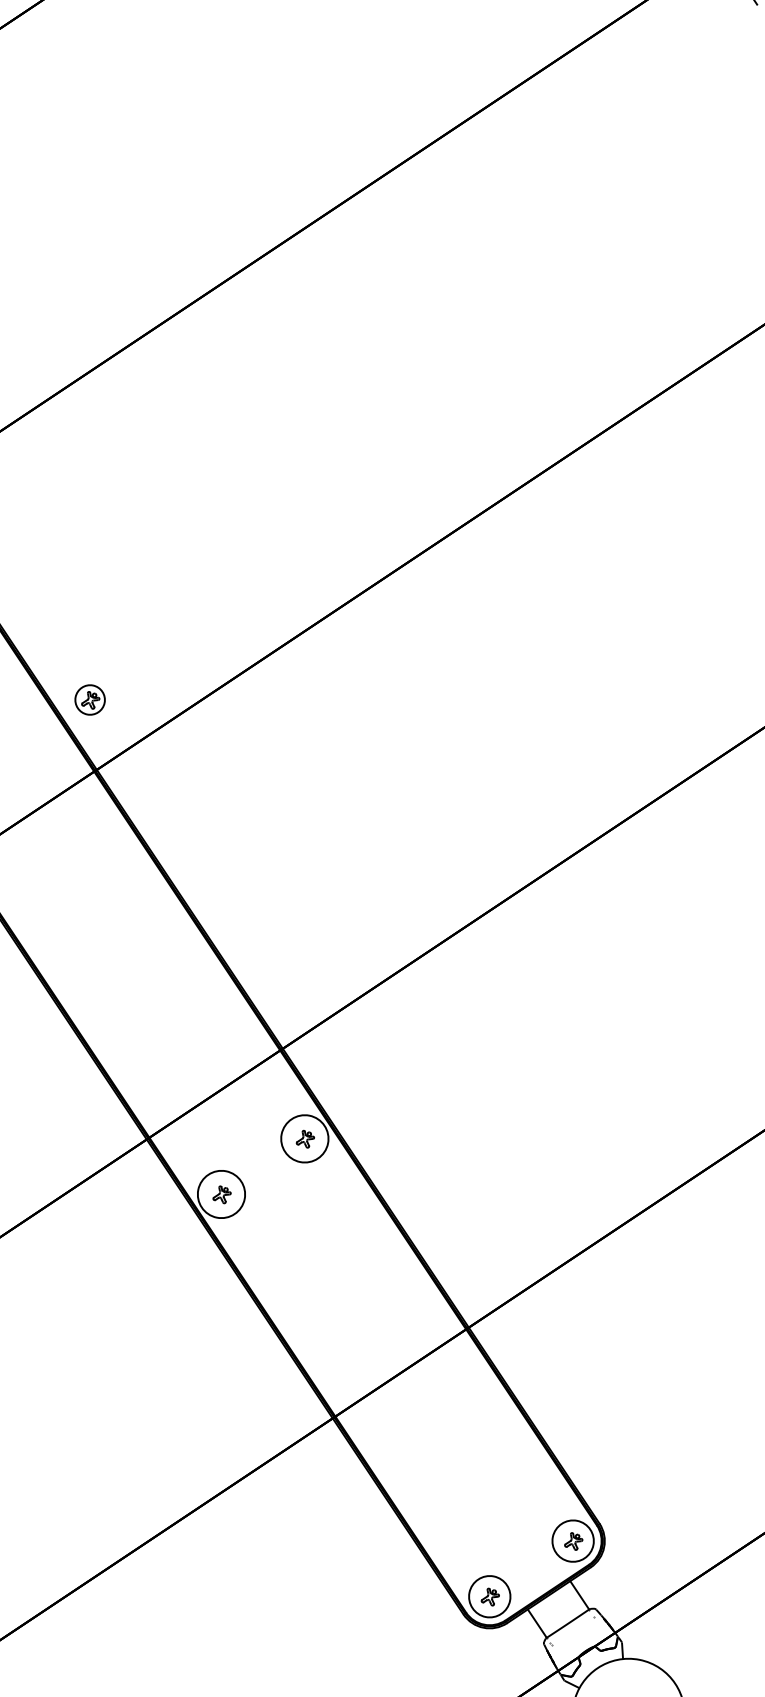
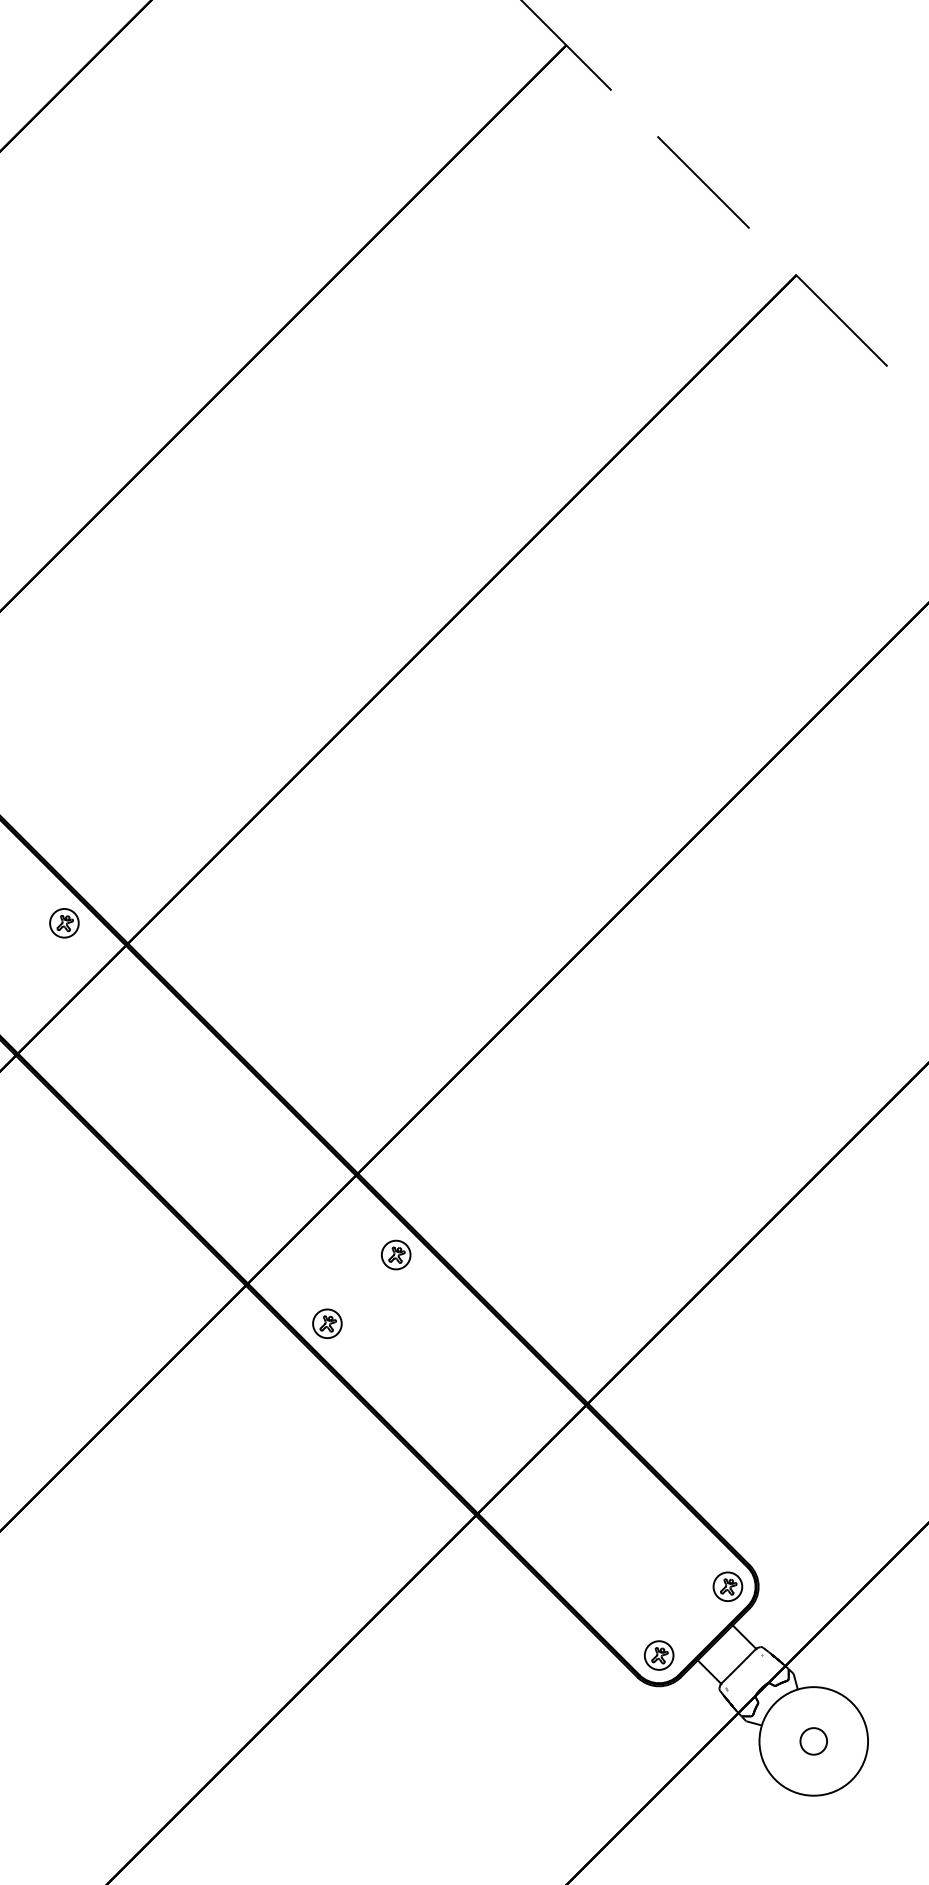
part: (90, 700) -> (64, 923), moved
circle: (304, 1138) -> (395, 1254), size x0.62
circle: (221, 1194) -> (327, 1323), size x0.62
circle: (572, 1540) -> (727, 1586), size x0.71
circle: (489, 1596) -> (658, 1655), size x0.71

